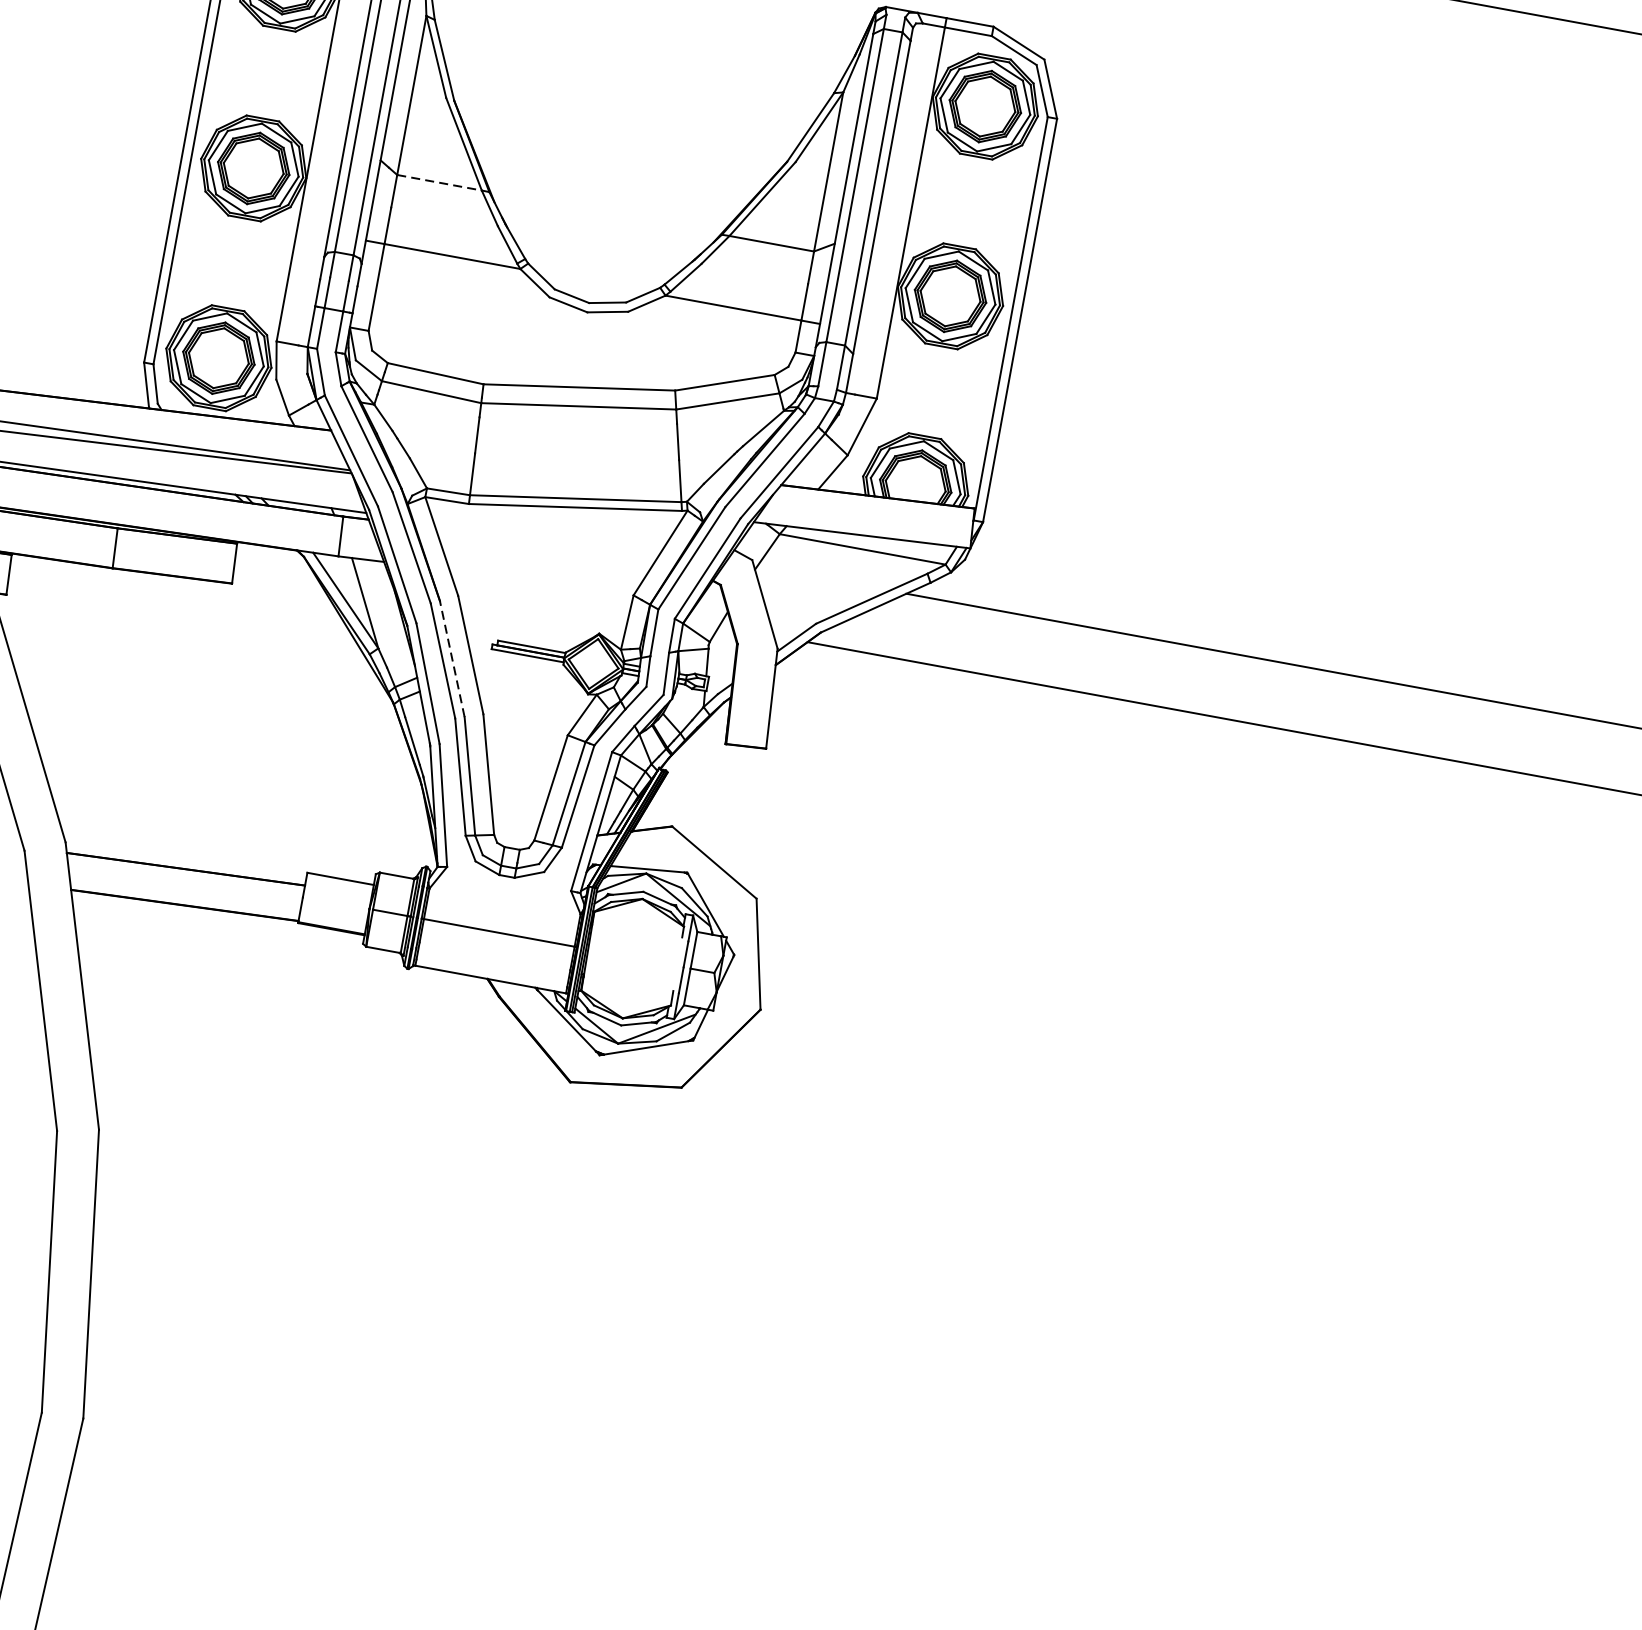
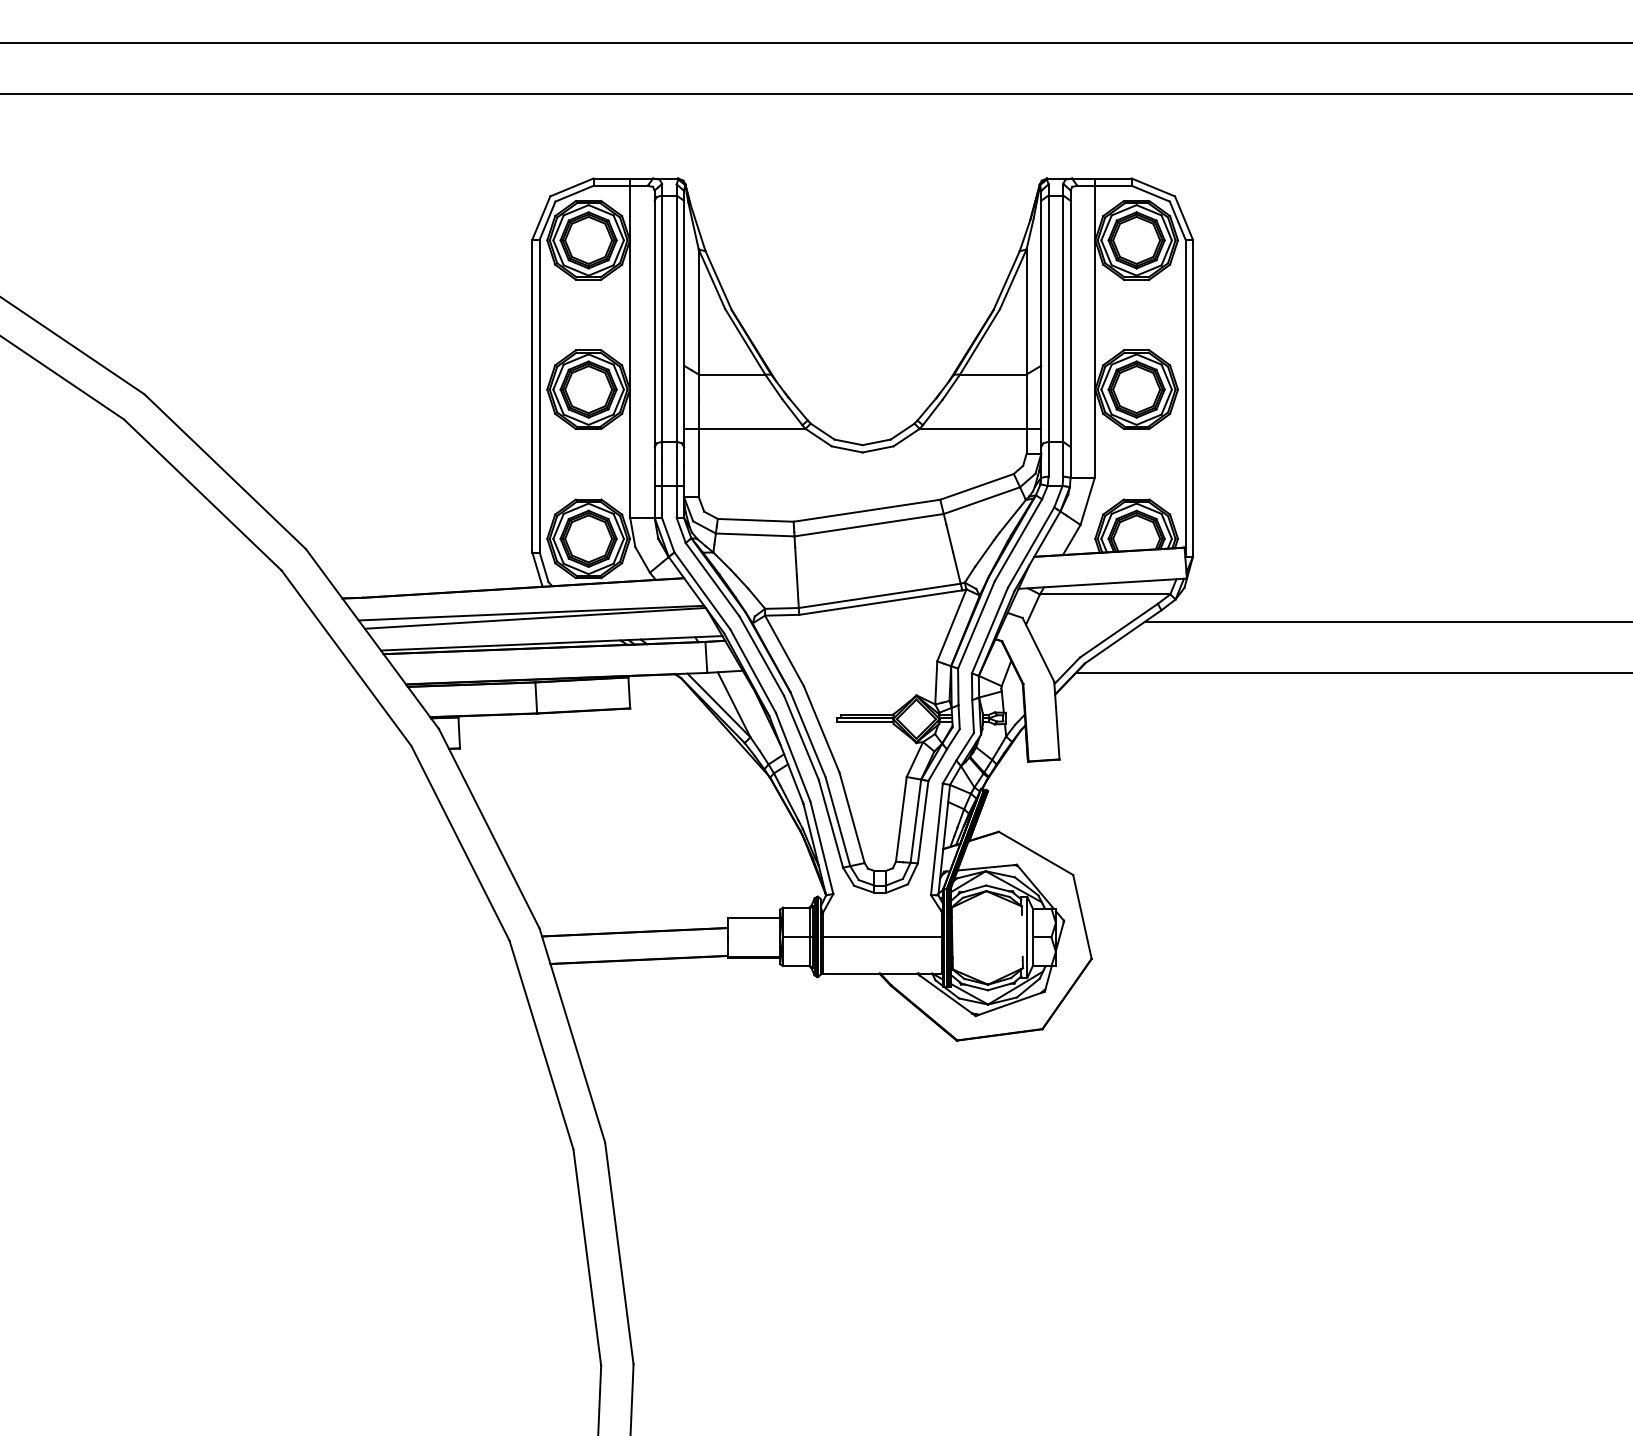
line: (440, 182) -> (732, 374), dashed -> solid
line: (452, 659) -> (808, 735), dashed -> solid

